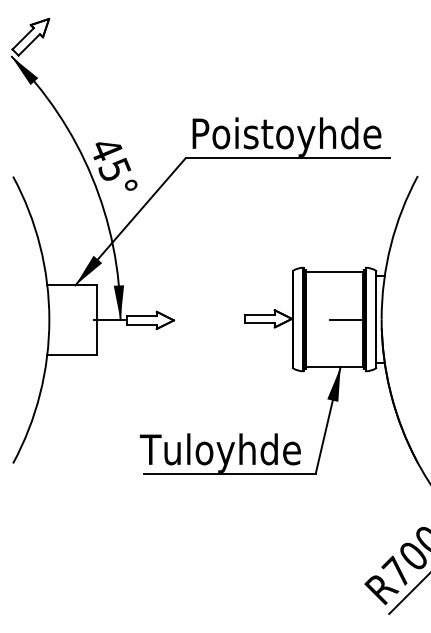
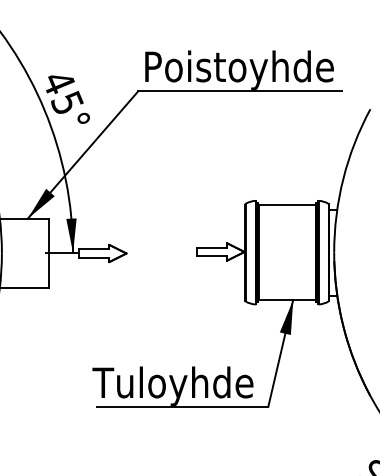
line: (346, 319) -> (299, 252), removed

